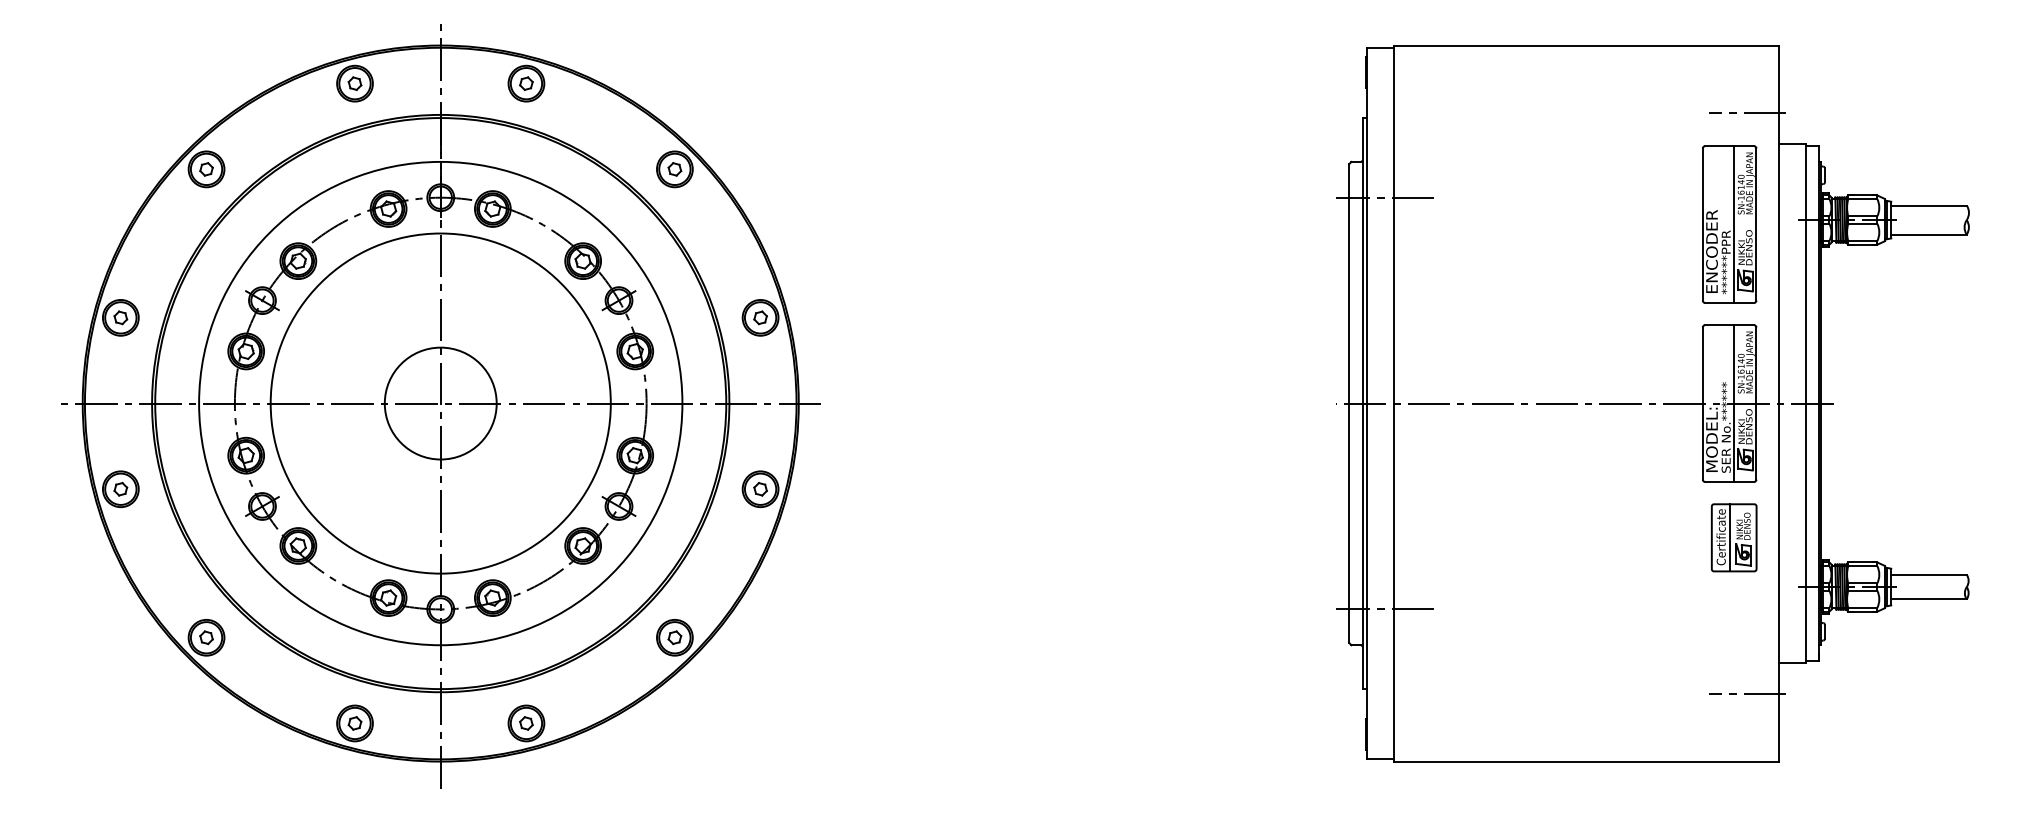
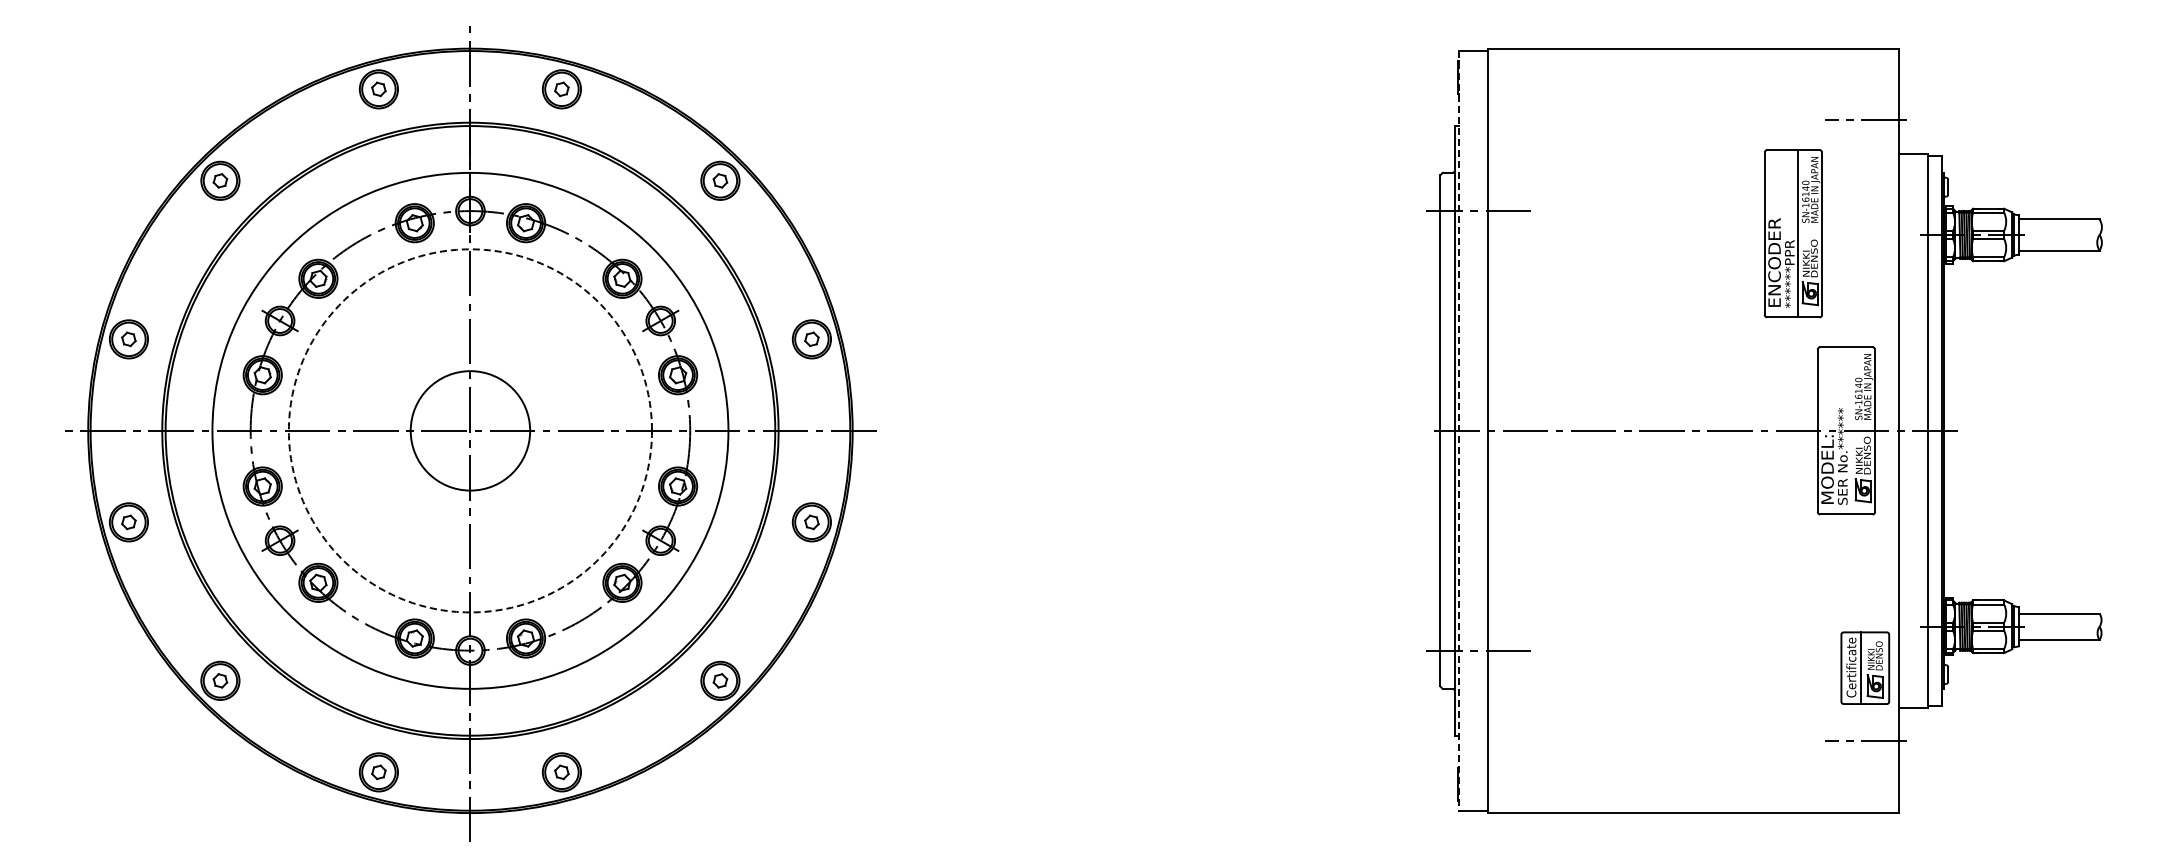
part: (1729, 224) -> (1793, 233), moved
circle: (440, 403) -> (470, 430), solid -> dashed
line: (1367, 403) -> (1459, 430), solid -> dashed
line: (1734, 403) -> (1851, 430), removed
part: (1734, 537) -> (1865, 667), moved

